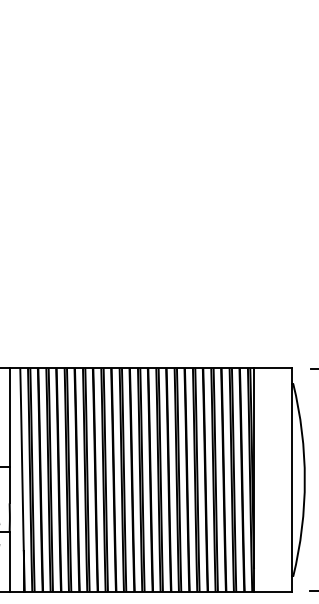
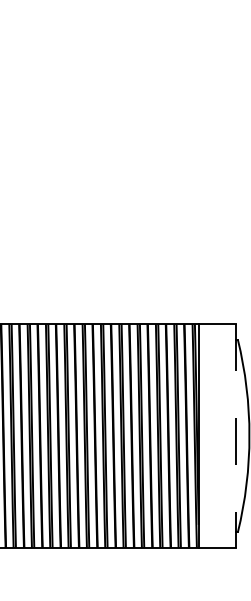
line: (291, 480) -> (236, 436), solid -> dashed

